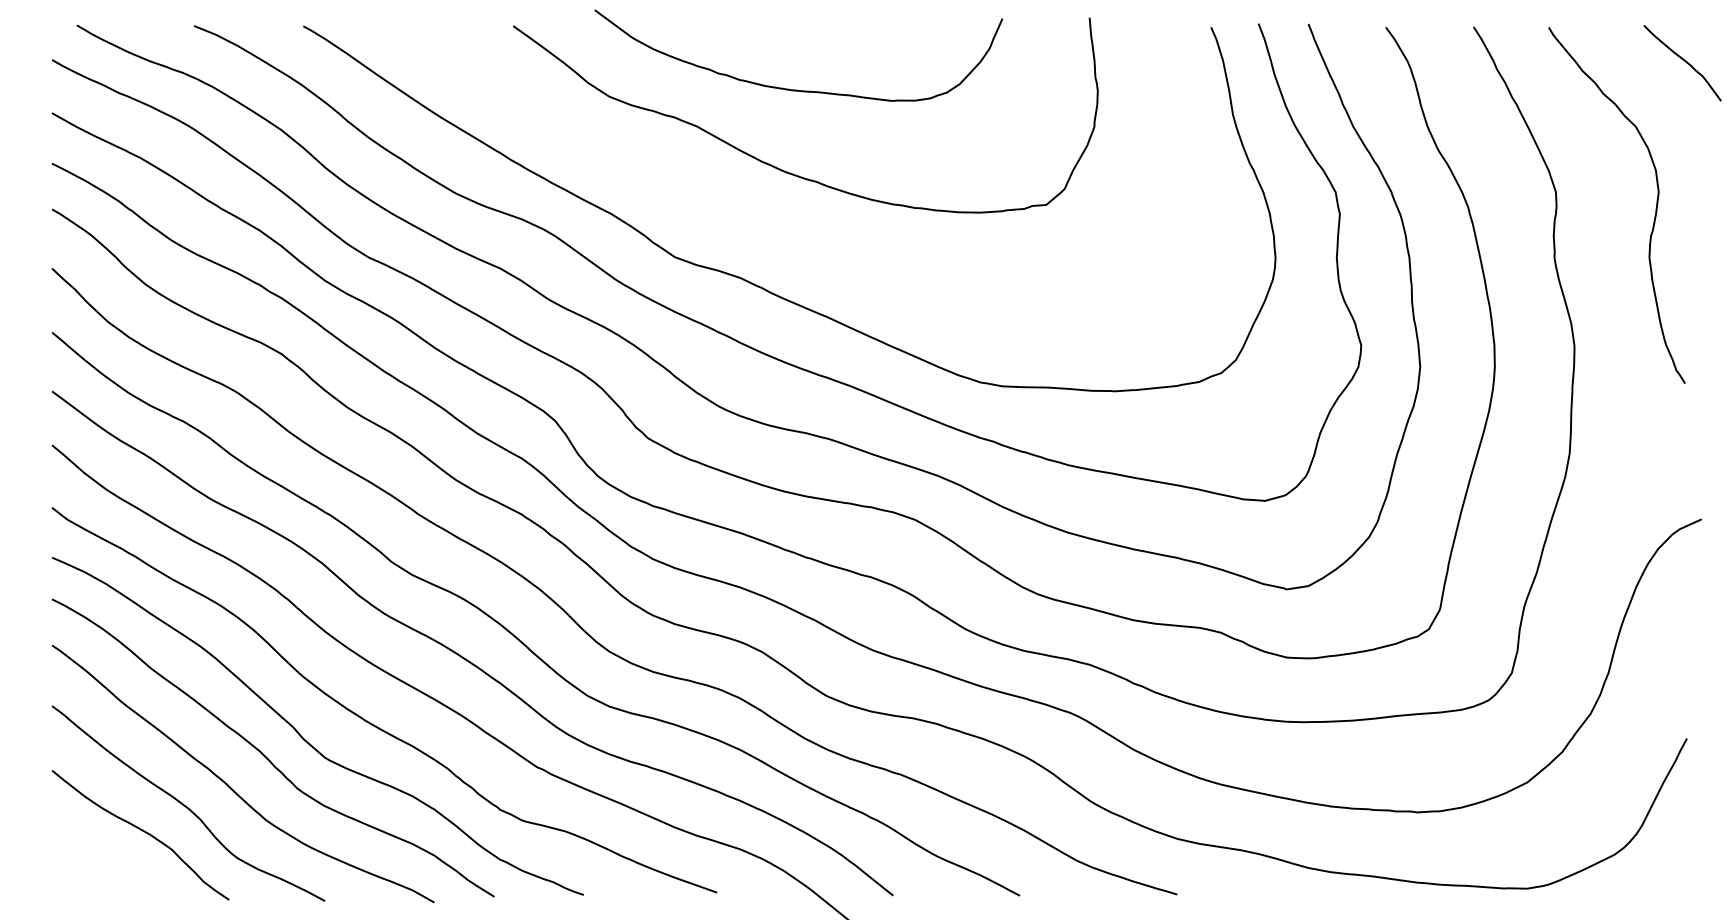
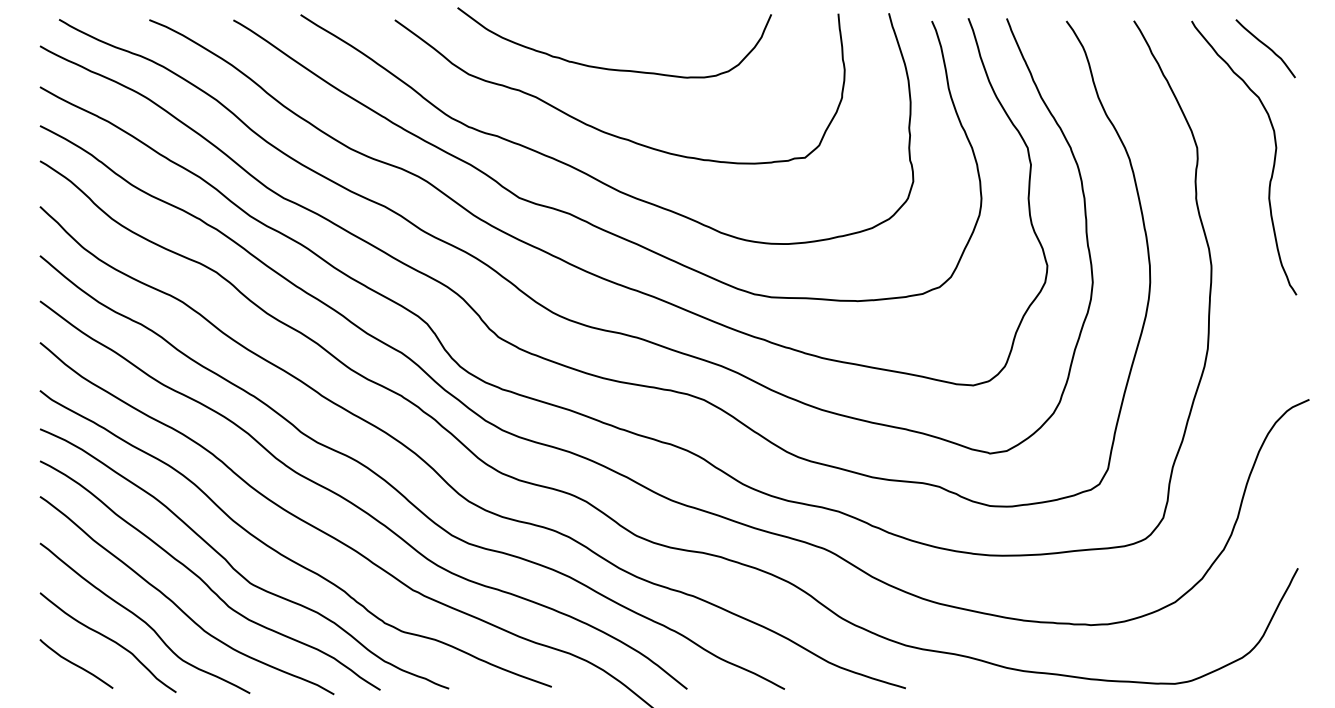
curve: (1683, 61) -> (1266, 47), moved
curve: (760, 224) -> (585, 172), added
curve: (98, 862) -> (75, 663), added

